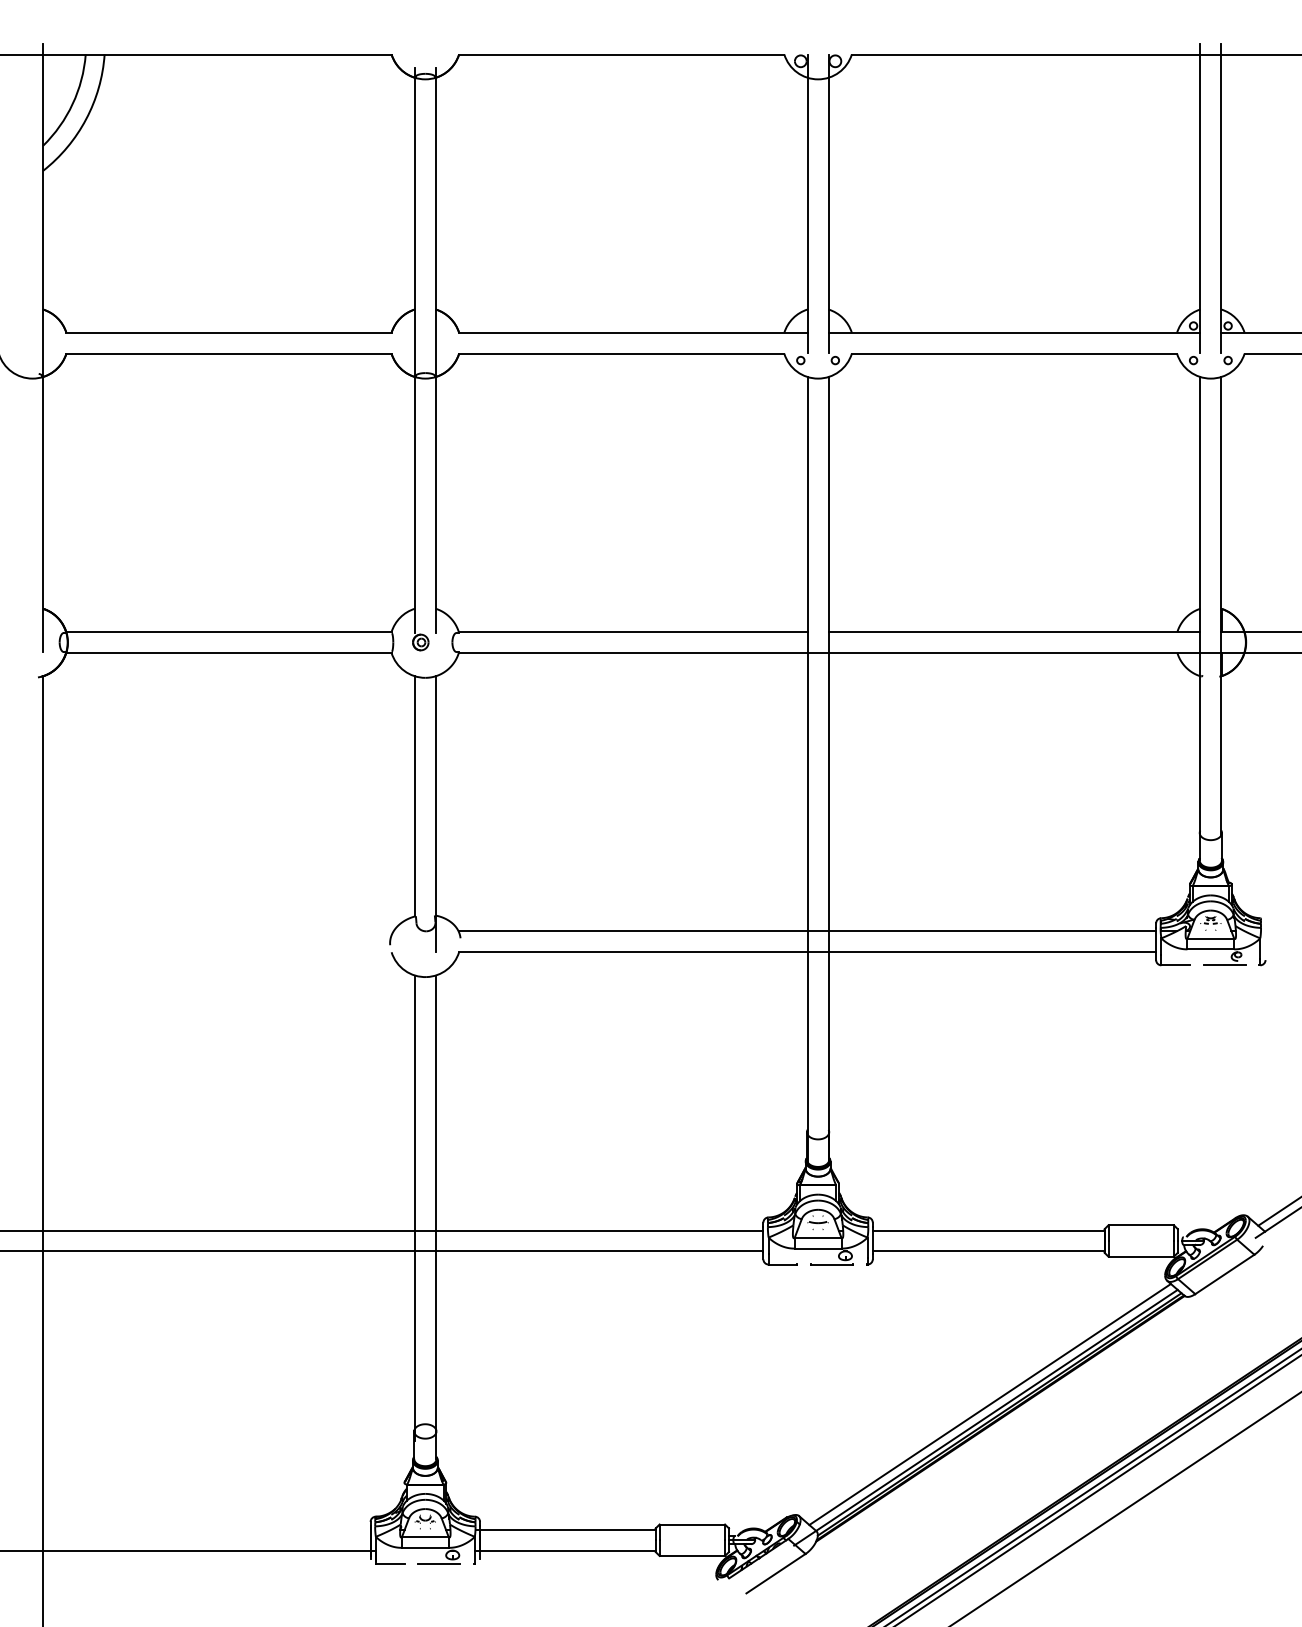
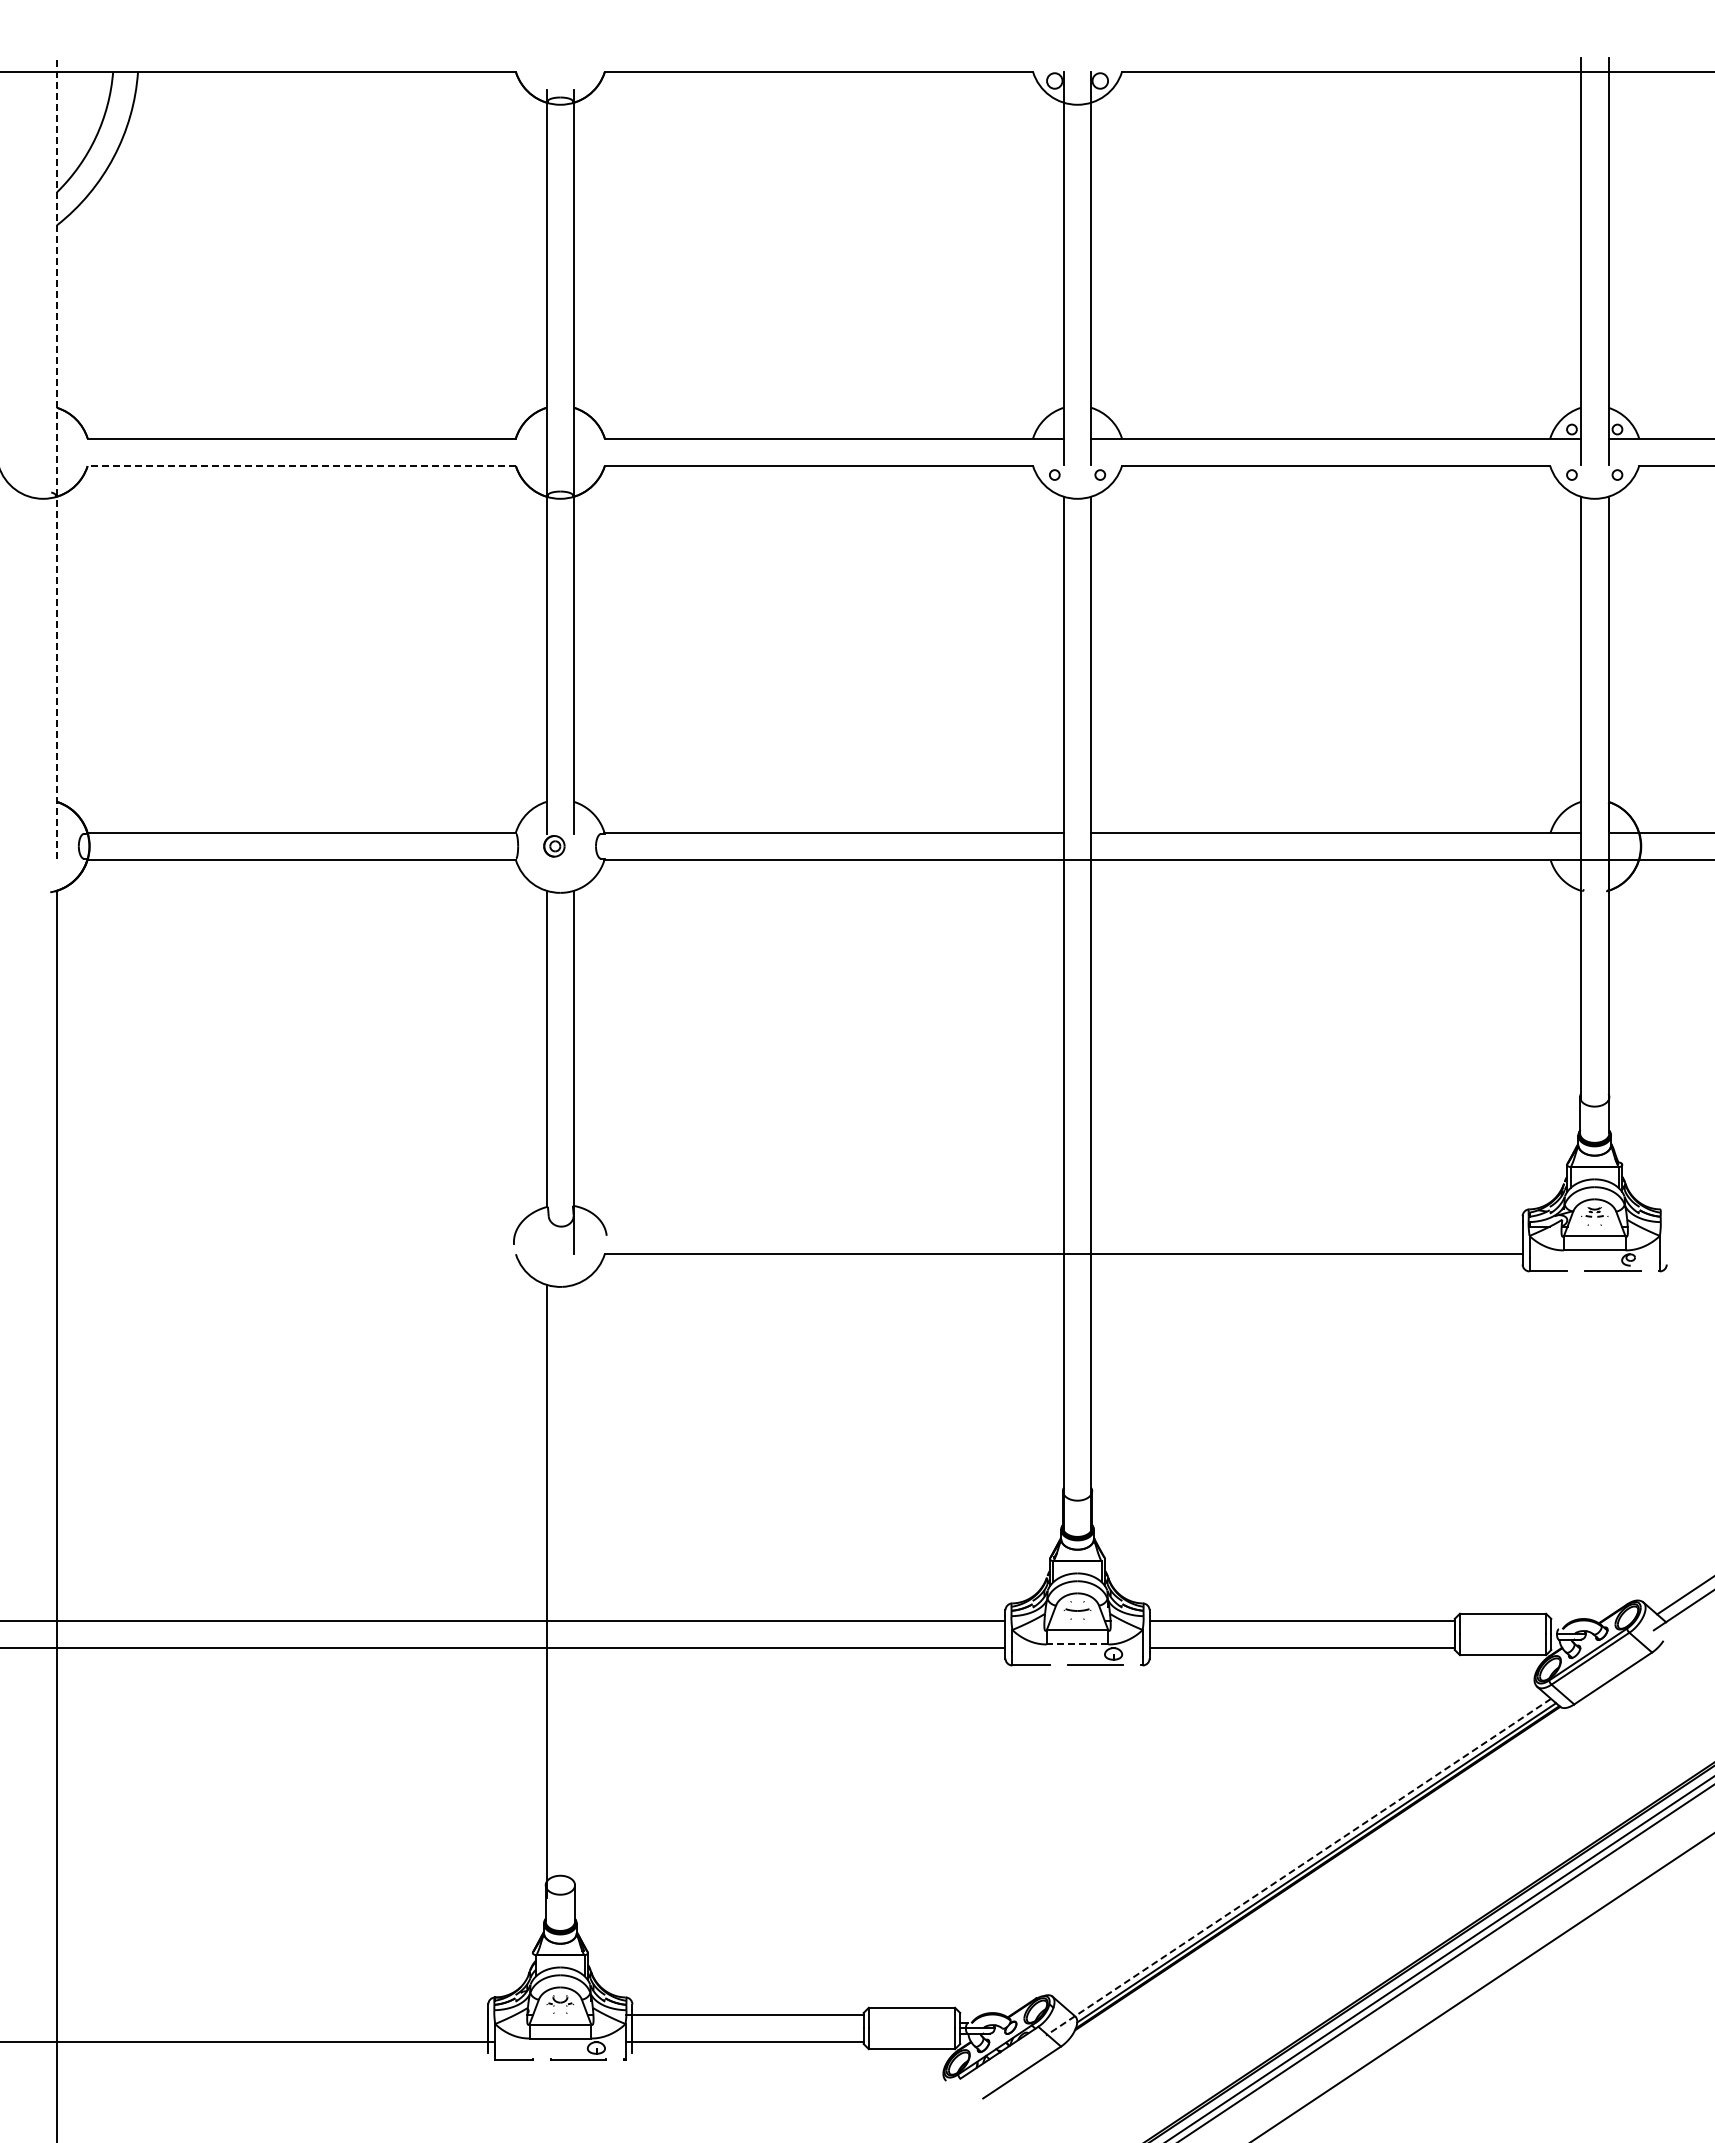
line: (43, 347) -> (57, 458), solid -> dashed
line: (228, 354) -> (301, 466), solid -> dashed
line: (807, 931) -> (1063, 1226), removed
line: (436, 1202) -> (574, 1583), removed
line: (818, 1248) -> (1077, 1644), solid -> dashed
line: (990, 1404) -> (1304, 1849), removed
line: (985, 1417) -> (1298, 1867), solid -> dashed

